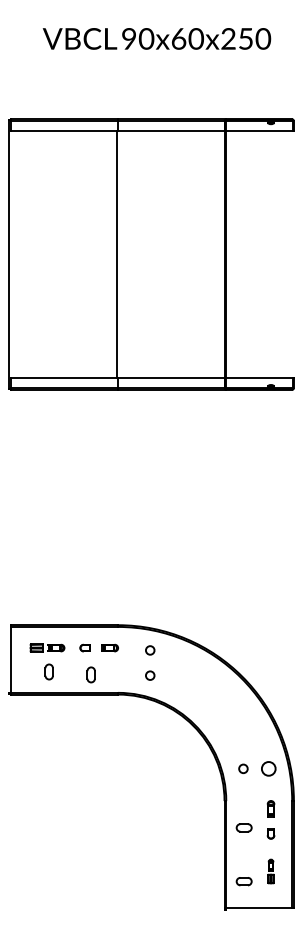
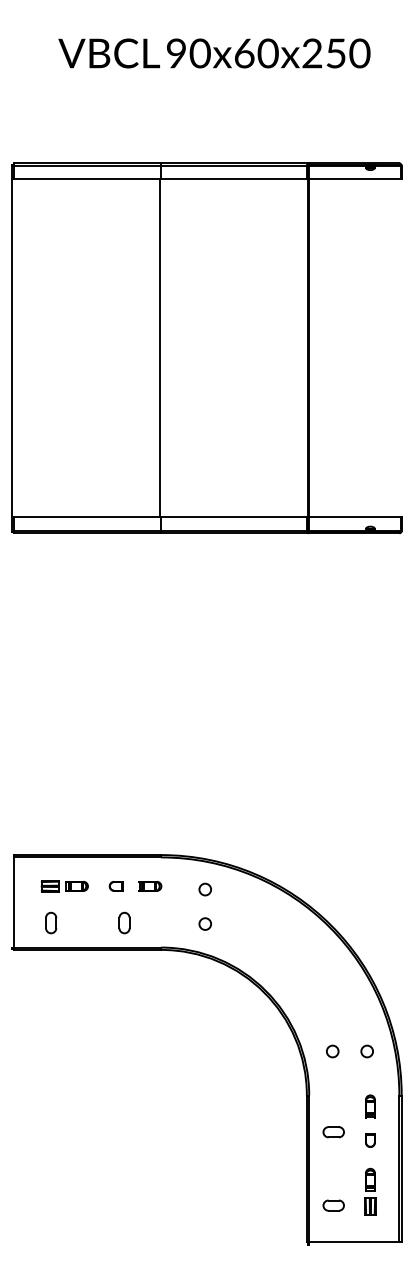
part: (49, 671) -> (51, 922), moved
circle: (268, 768) -> (366, 1051), size x0.62
part: (271, 871) -> (370, 1191), size x1.43

